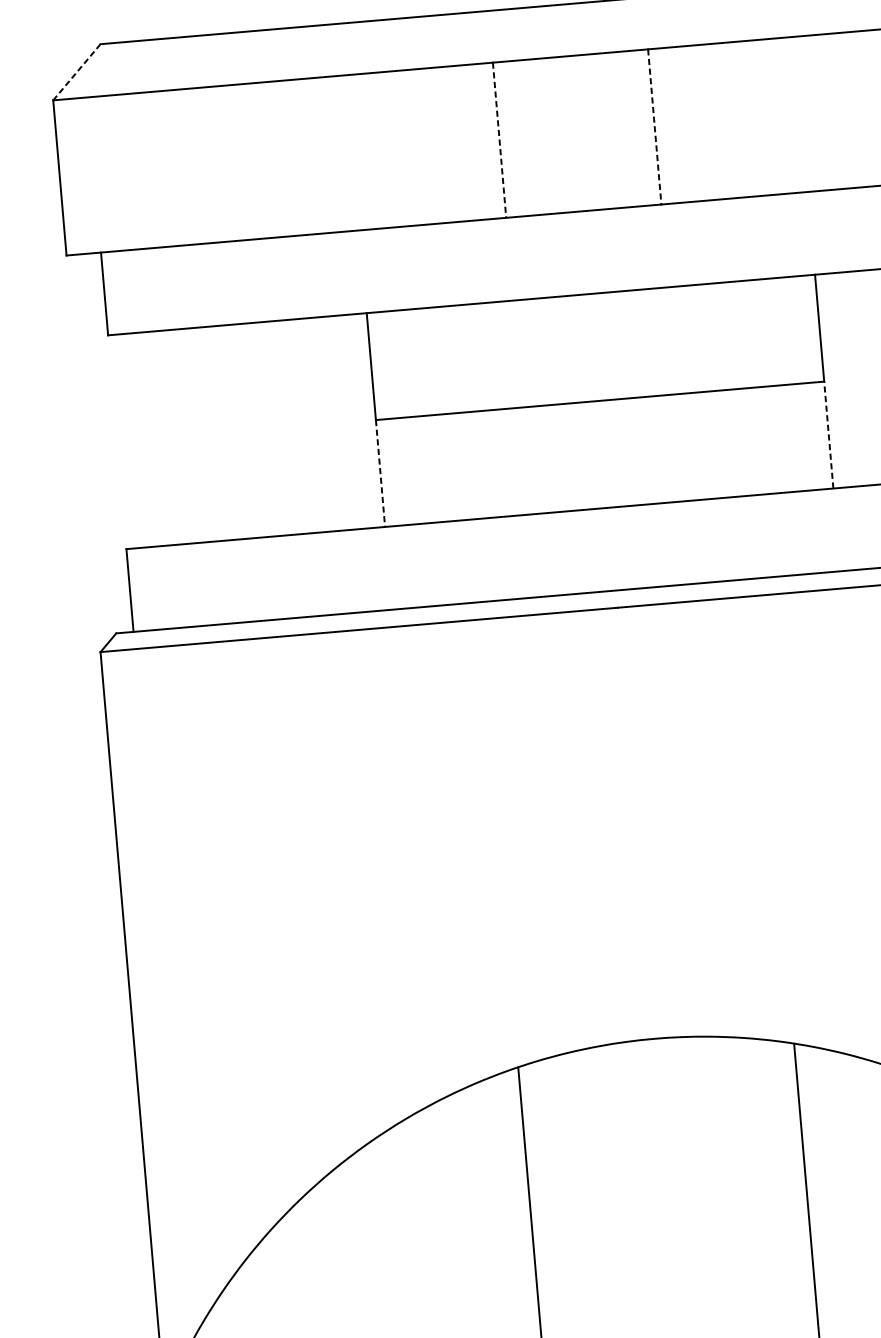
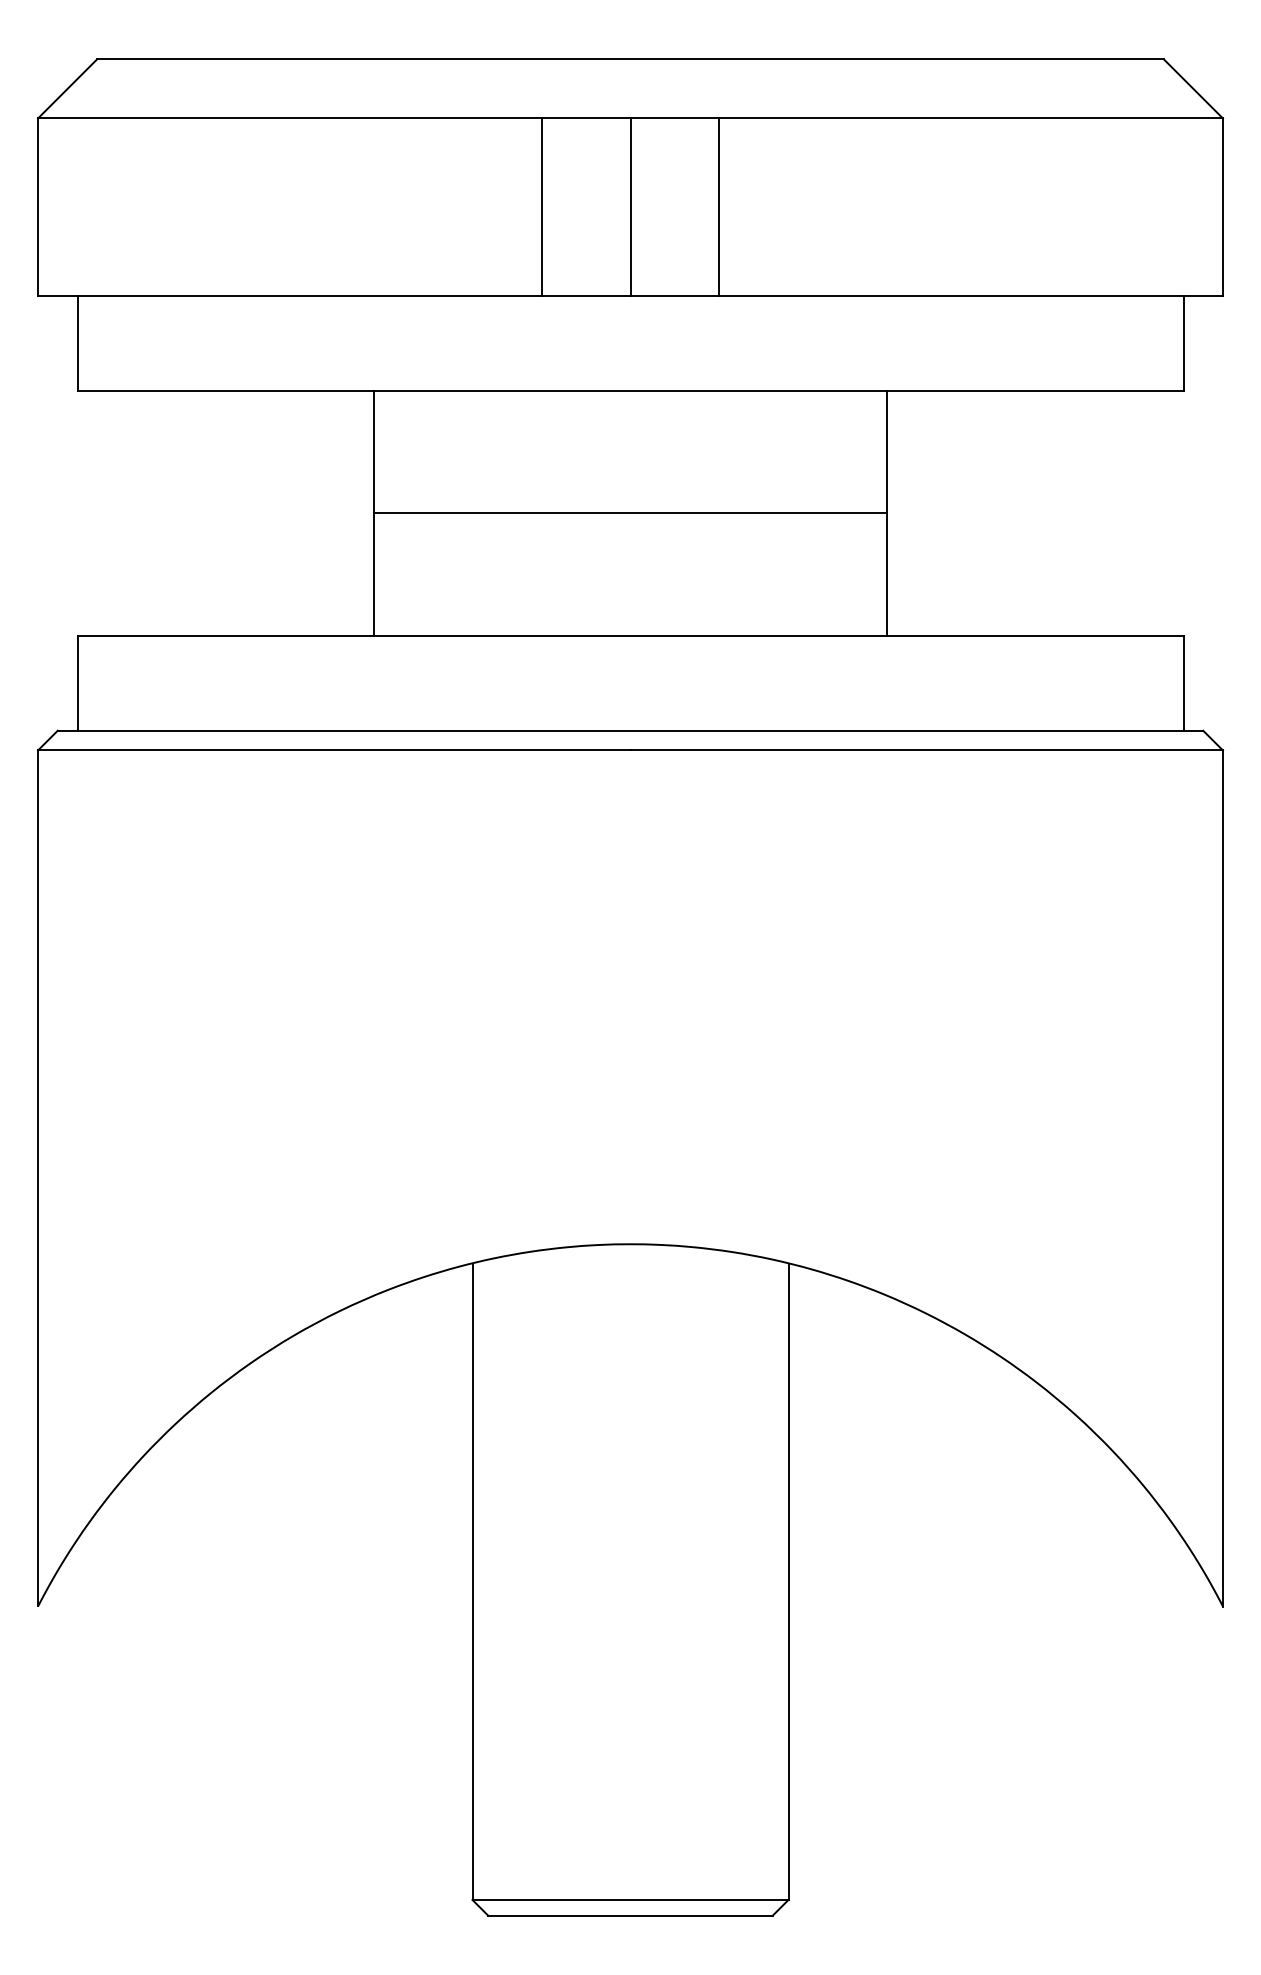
line: (76, 71) -> (67, 88), dashed -> solid
line: (654, 127) -> (719, 207), dashed -> solid
line: (577, 133) -> (630, 207), added
line: (499, 140) -> (541, 207), dashed -> solid
line: (828, 434) -> (887, 574), dashed -> solid
line: (380, 474) -> (373, 575), dashed -> solid

